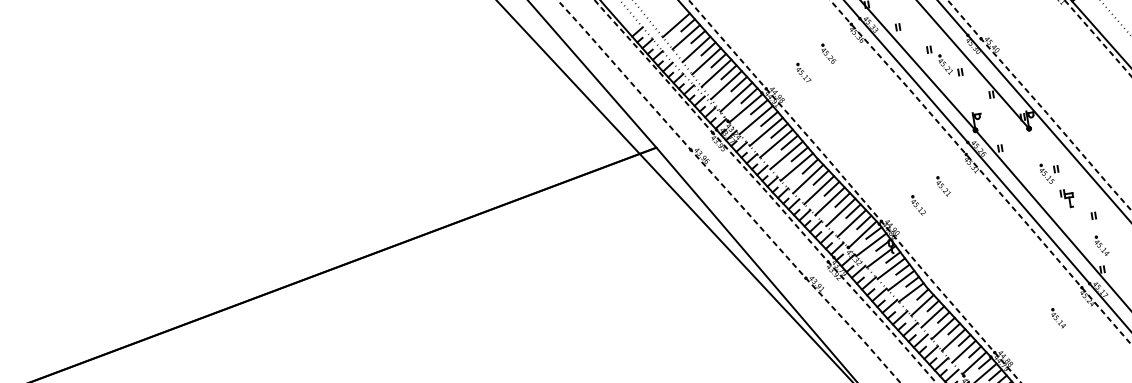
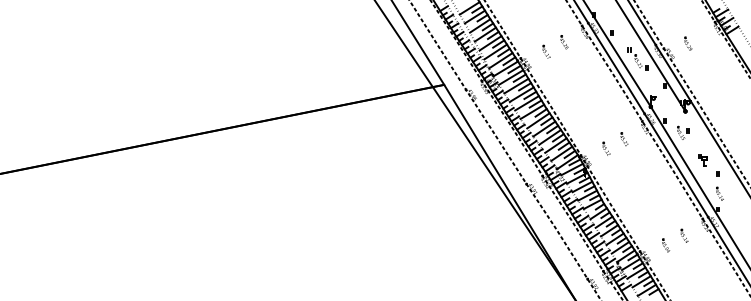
part: (1017, 24) -> (688, 43), added
part: (1050, 172) -> (683, 132), moved
part: (1033, 336) -> (666, 245), added

